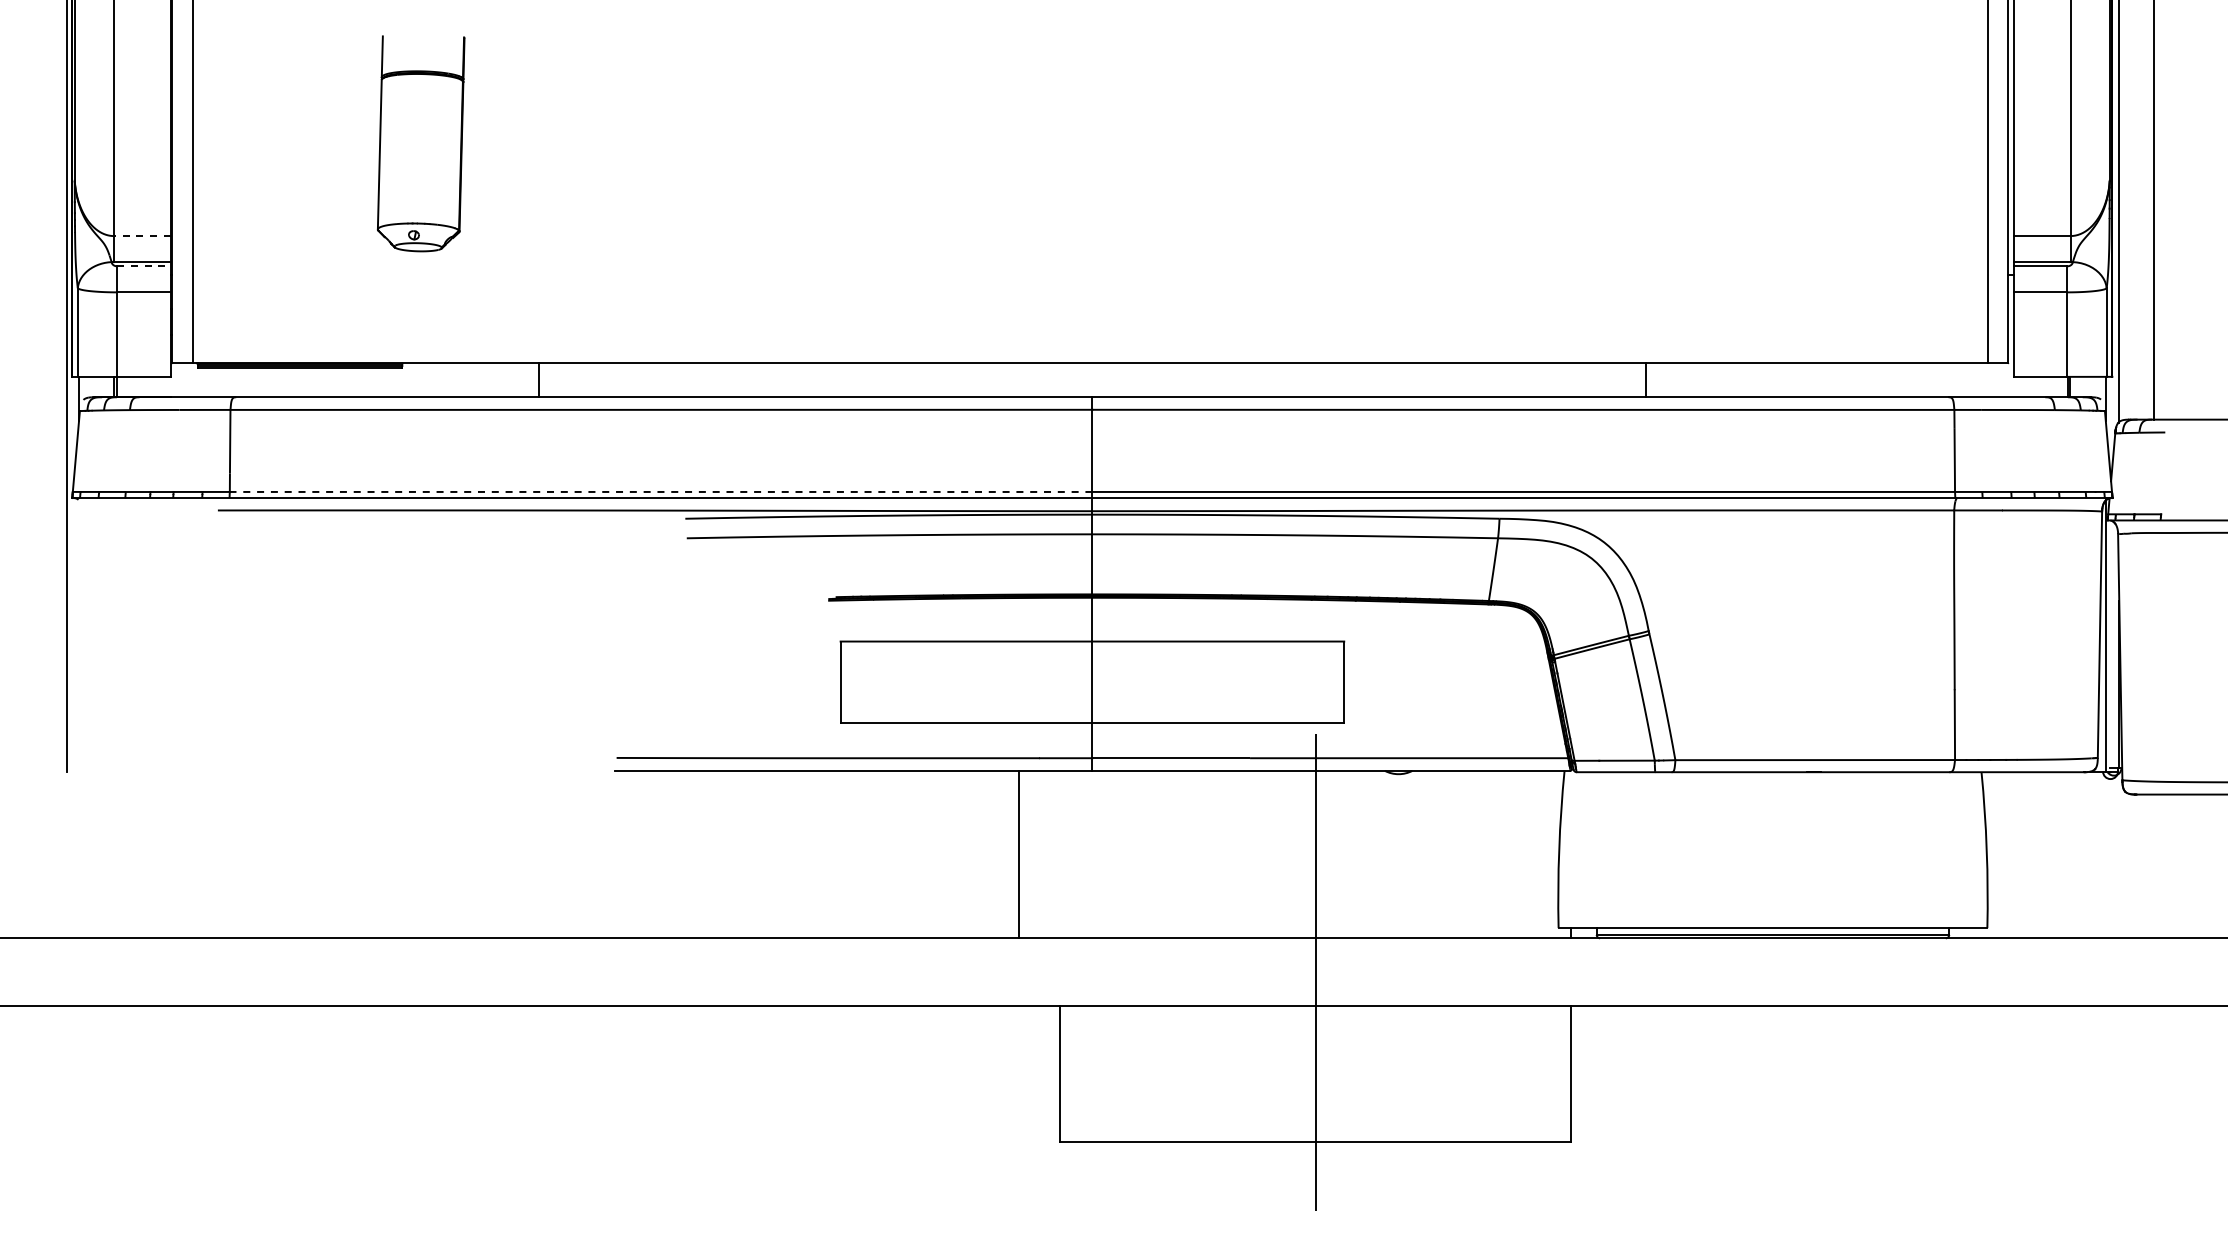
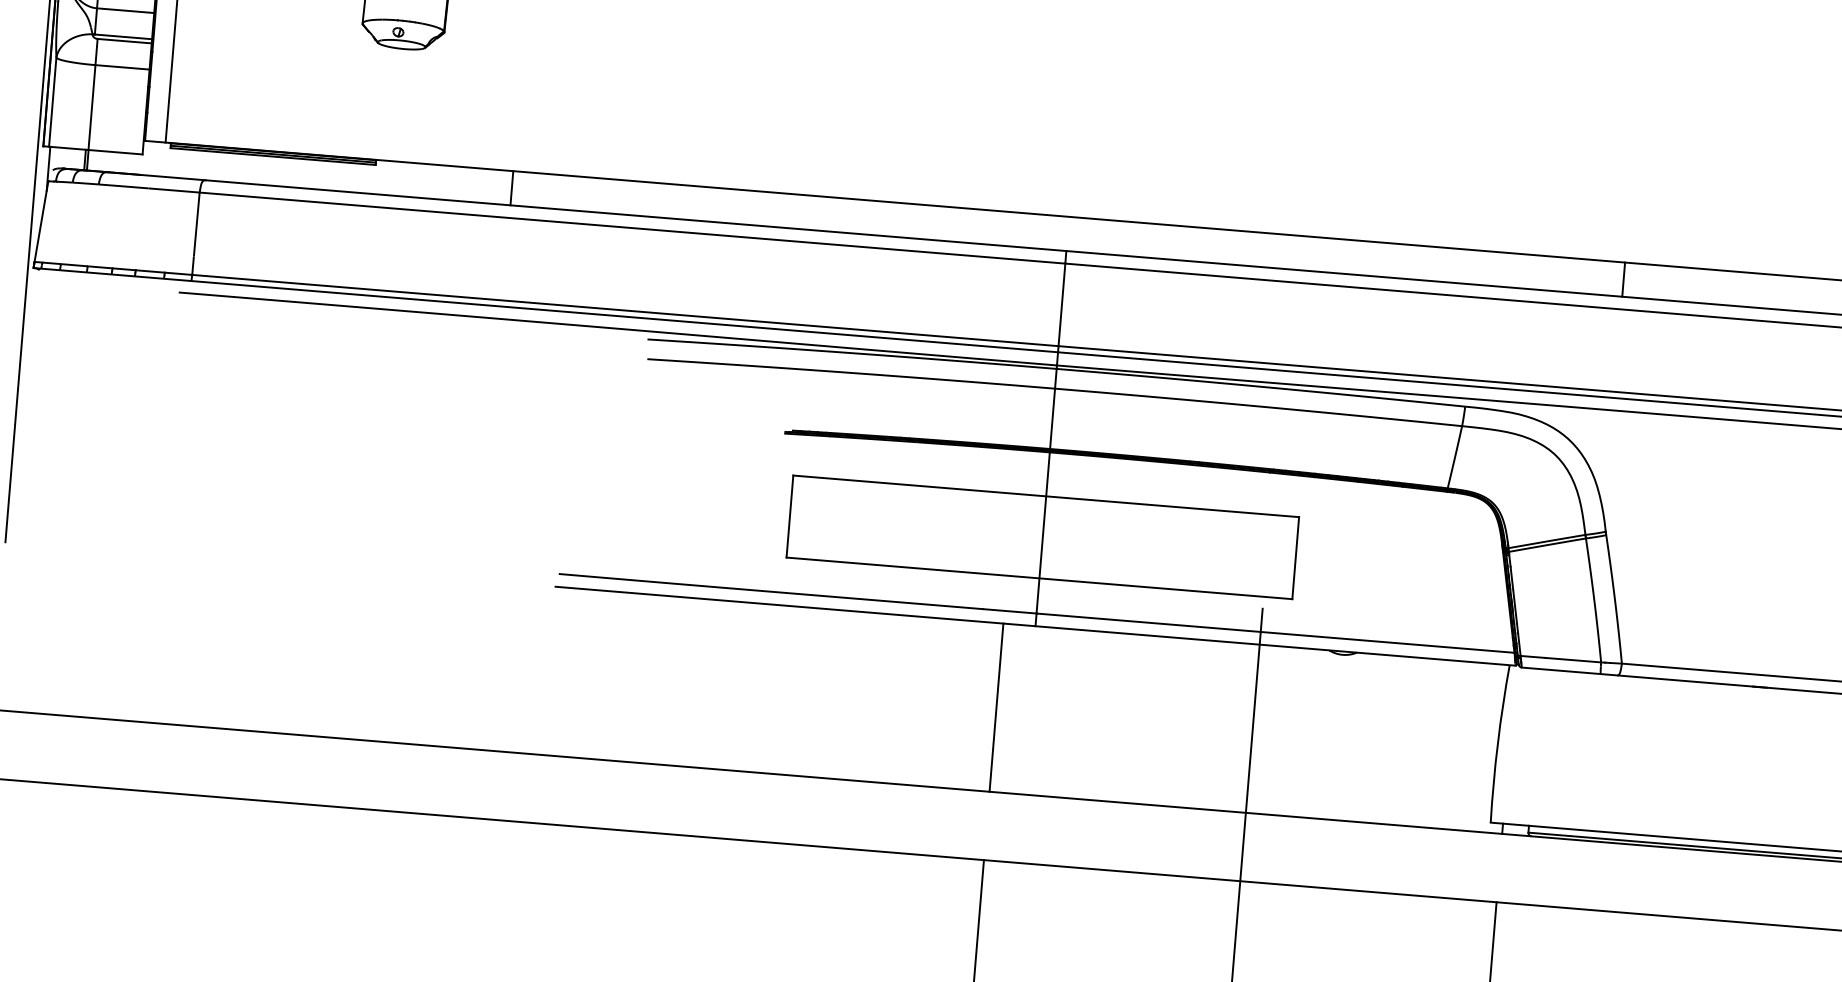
line: (141, 236) -> (124, 11), dashed -> solid
line: (144, 266) -> (125, 41), dashed -> solid
line: (660, 491) -> (624, 309), dashed -> solid
line: (1019, 854) -> (996, 707), moved

